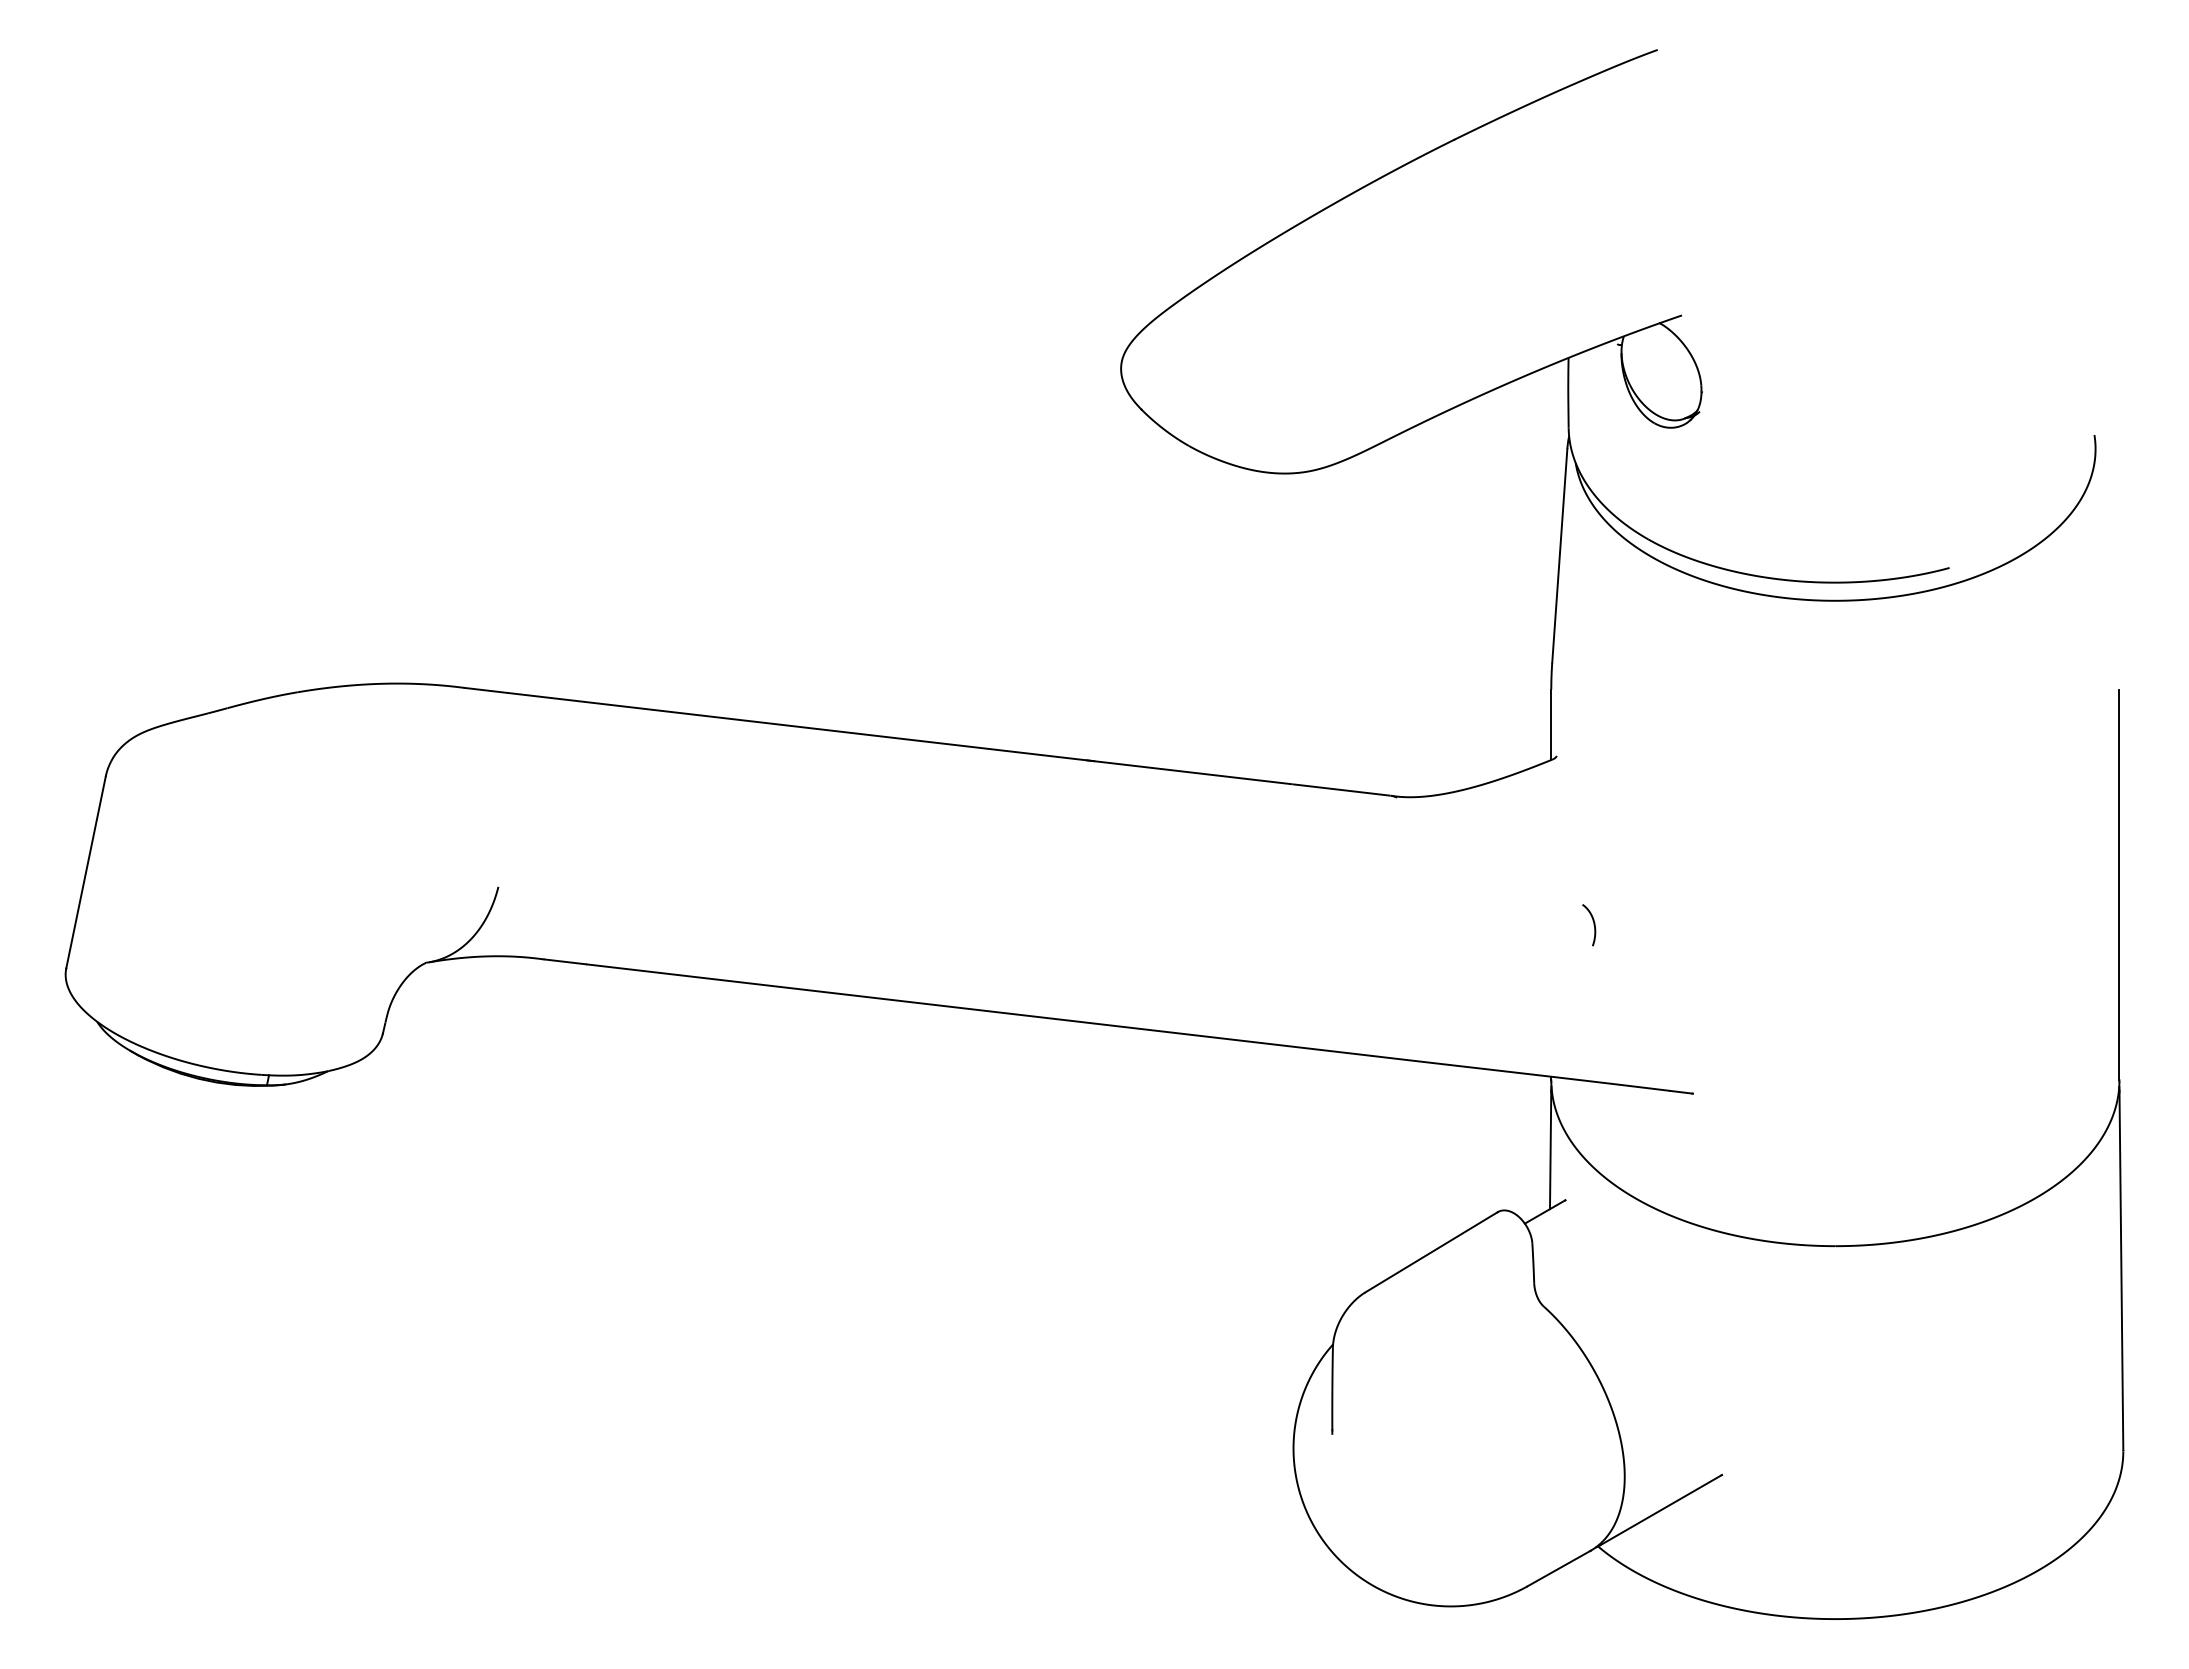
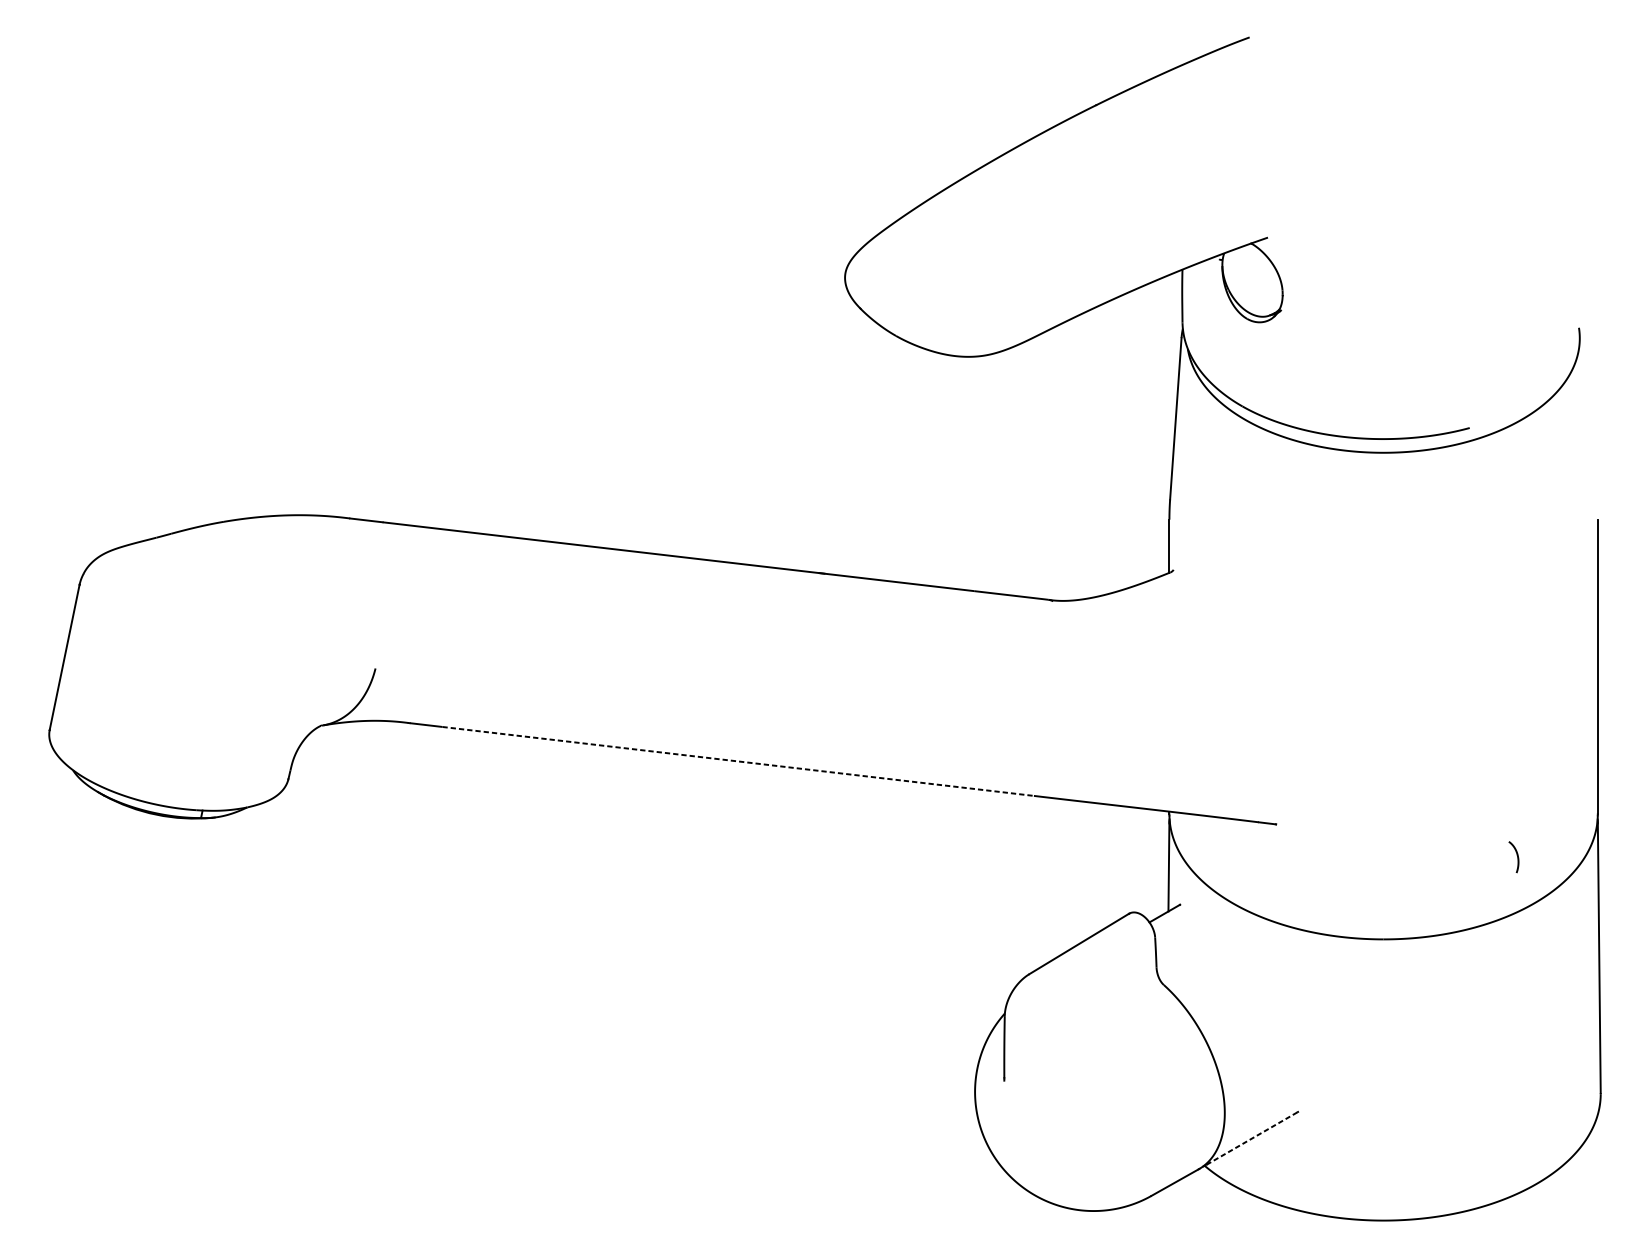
curve: (1593, 925) -> (1517, 857), moved
line: (979, 1010) -> (738, 761), solid -> dashed
line: (1661, 1509) -> (1252, 1137), solid -> dashed

